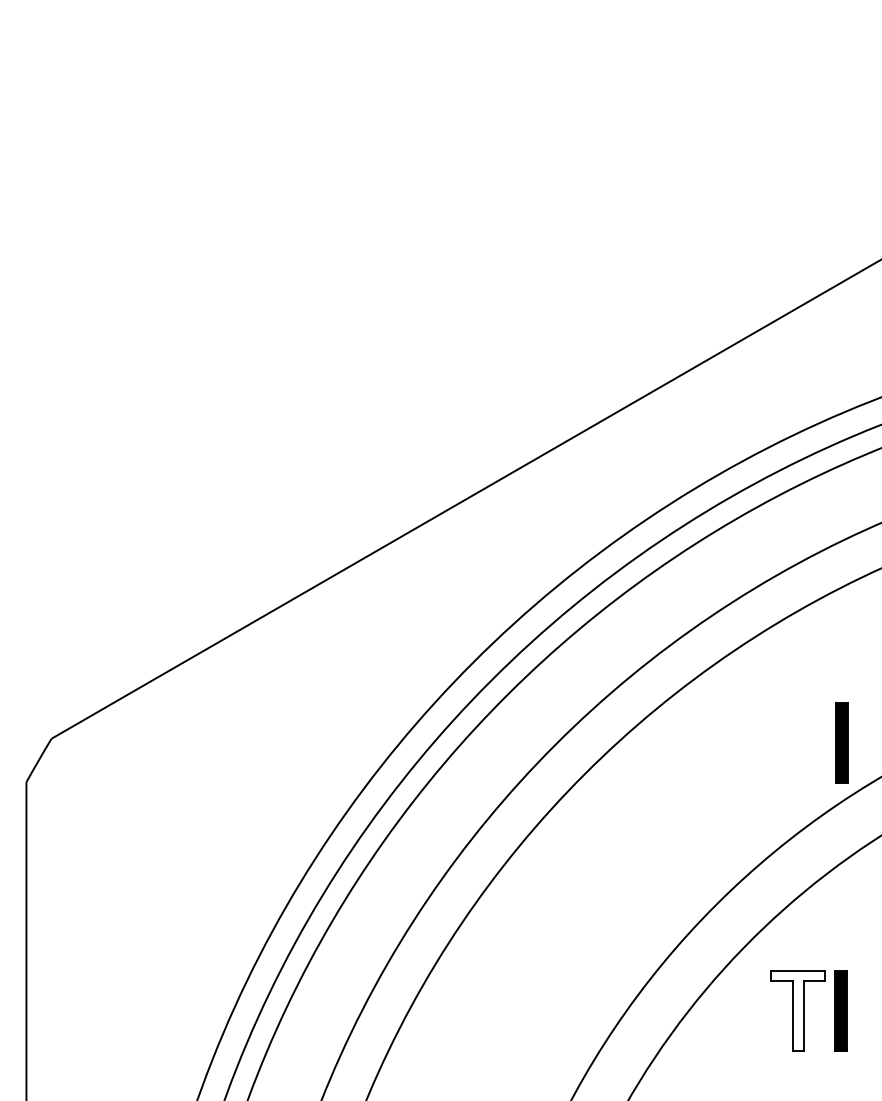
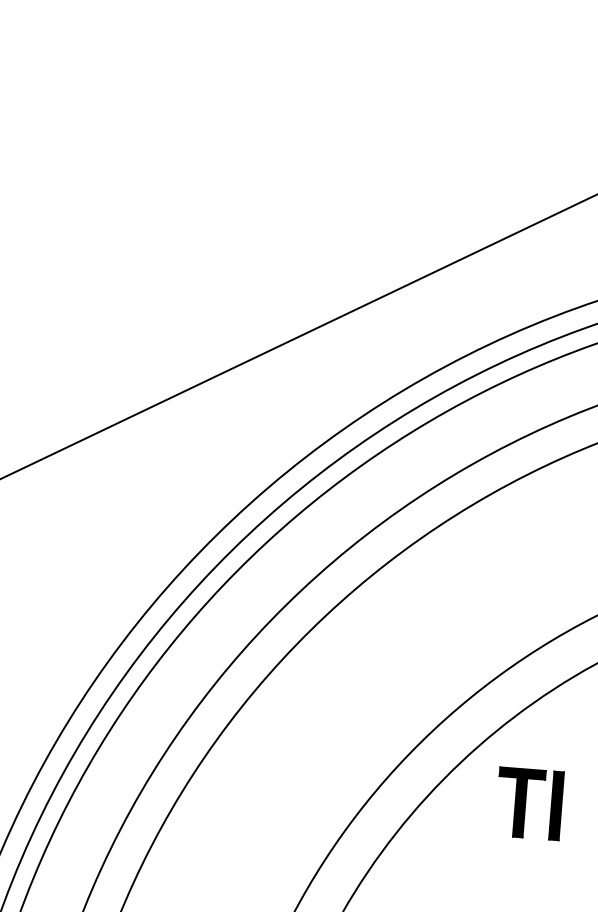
part: (841, 742) -> (574, 579), removed
fill: (798, 1010) -> (520, 802), added

